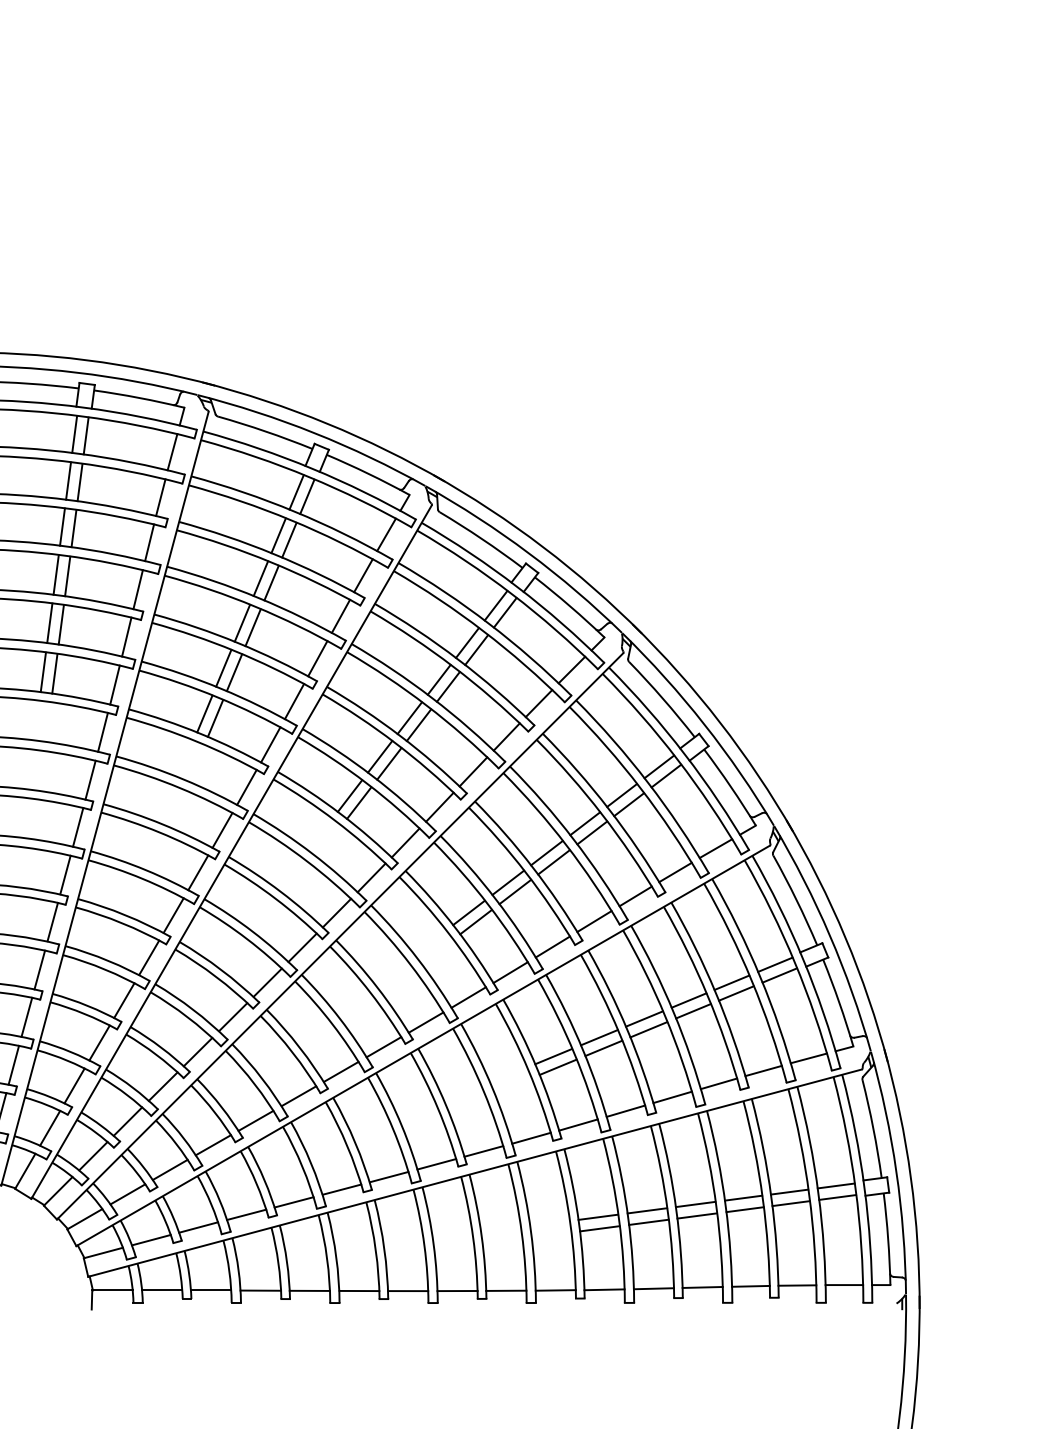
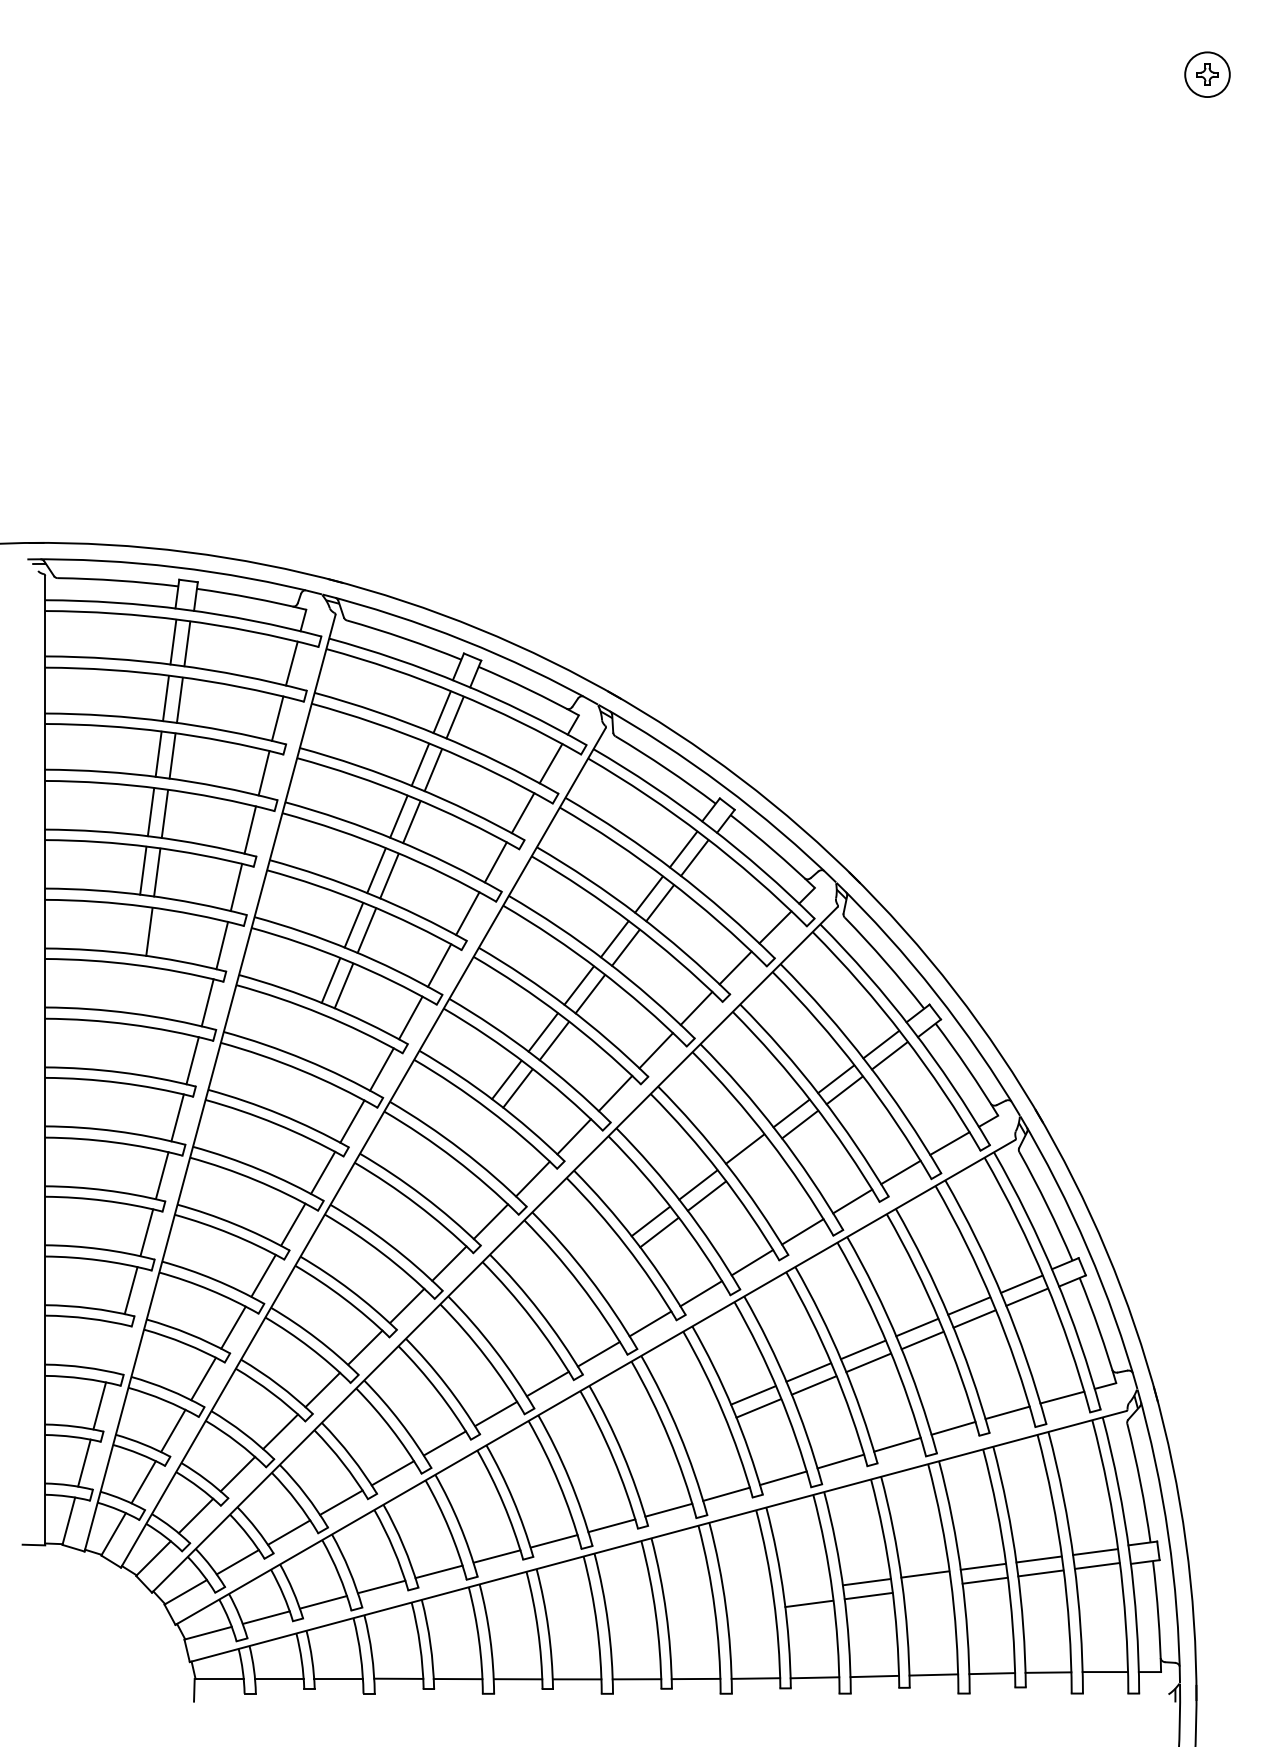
line: (43, 672) -> (135, 930), removed
line: (553, 861) -> (753, 1159), removed
line: (26, 1017) -> (115, 1347), removed
line: (598, 1216) -> (807, 1589), removed
line: (697, 1216) -> (927, 1588), removed

